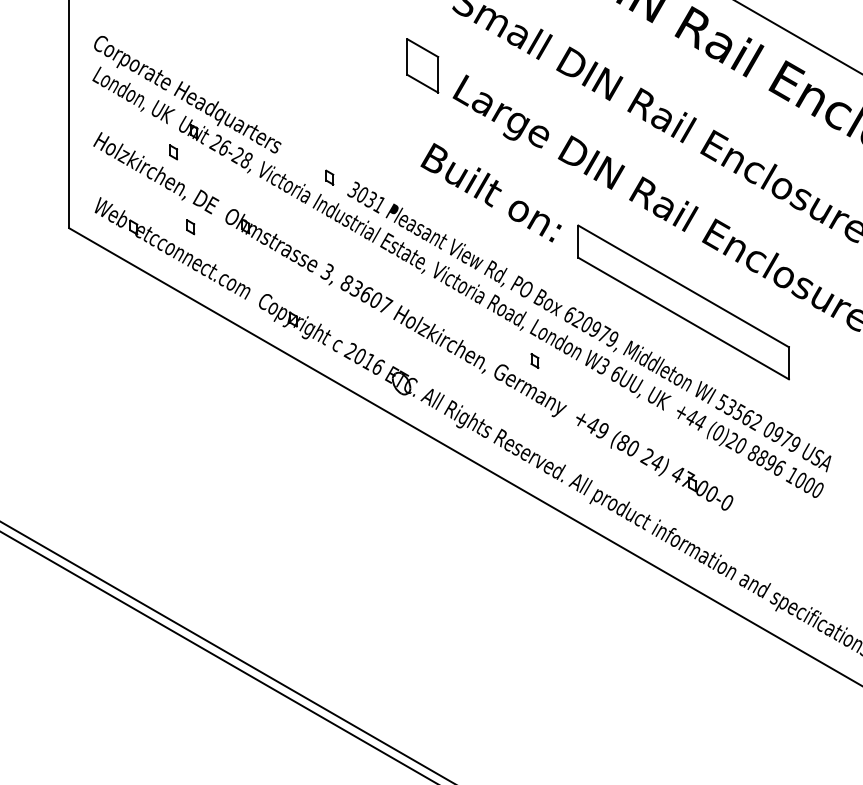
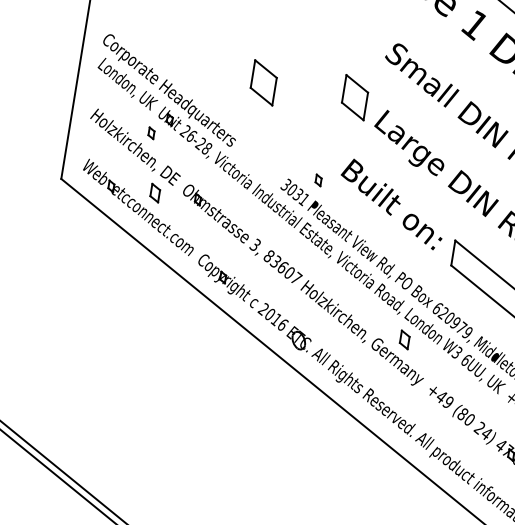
part: (304, 65) -> (263, 82), added
part: (329, 177) -> (318, 180), moved
part: (190, 227) -> (155, 193), size x1.6
part: (534, 360) -> (404, 339), size x1.6

